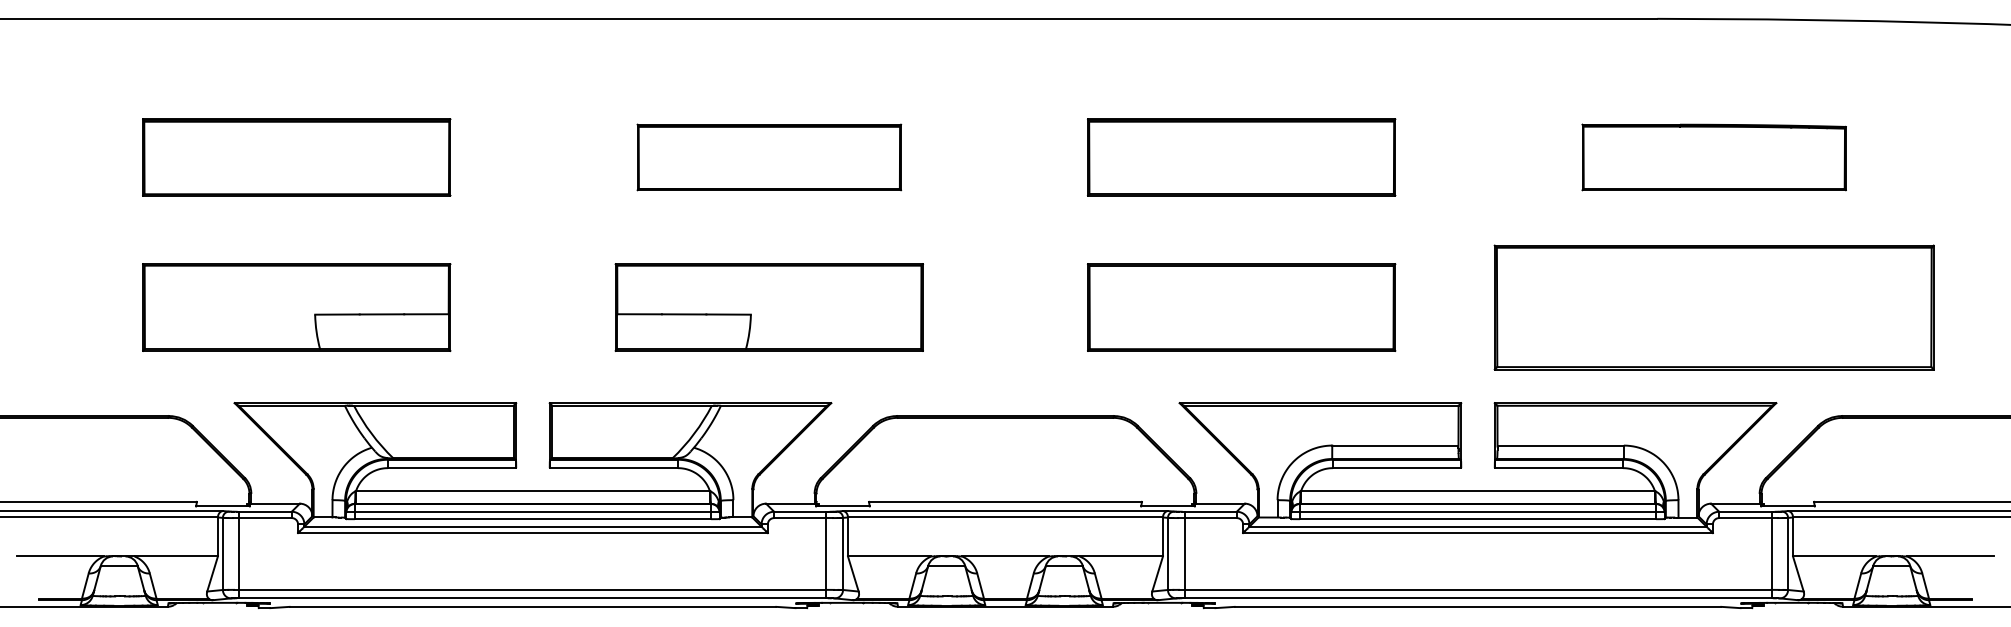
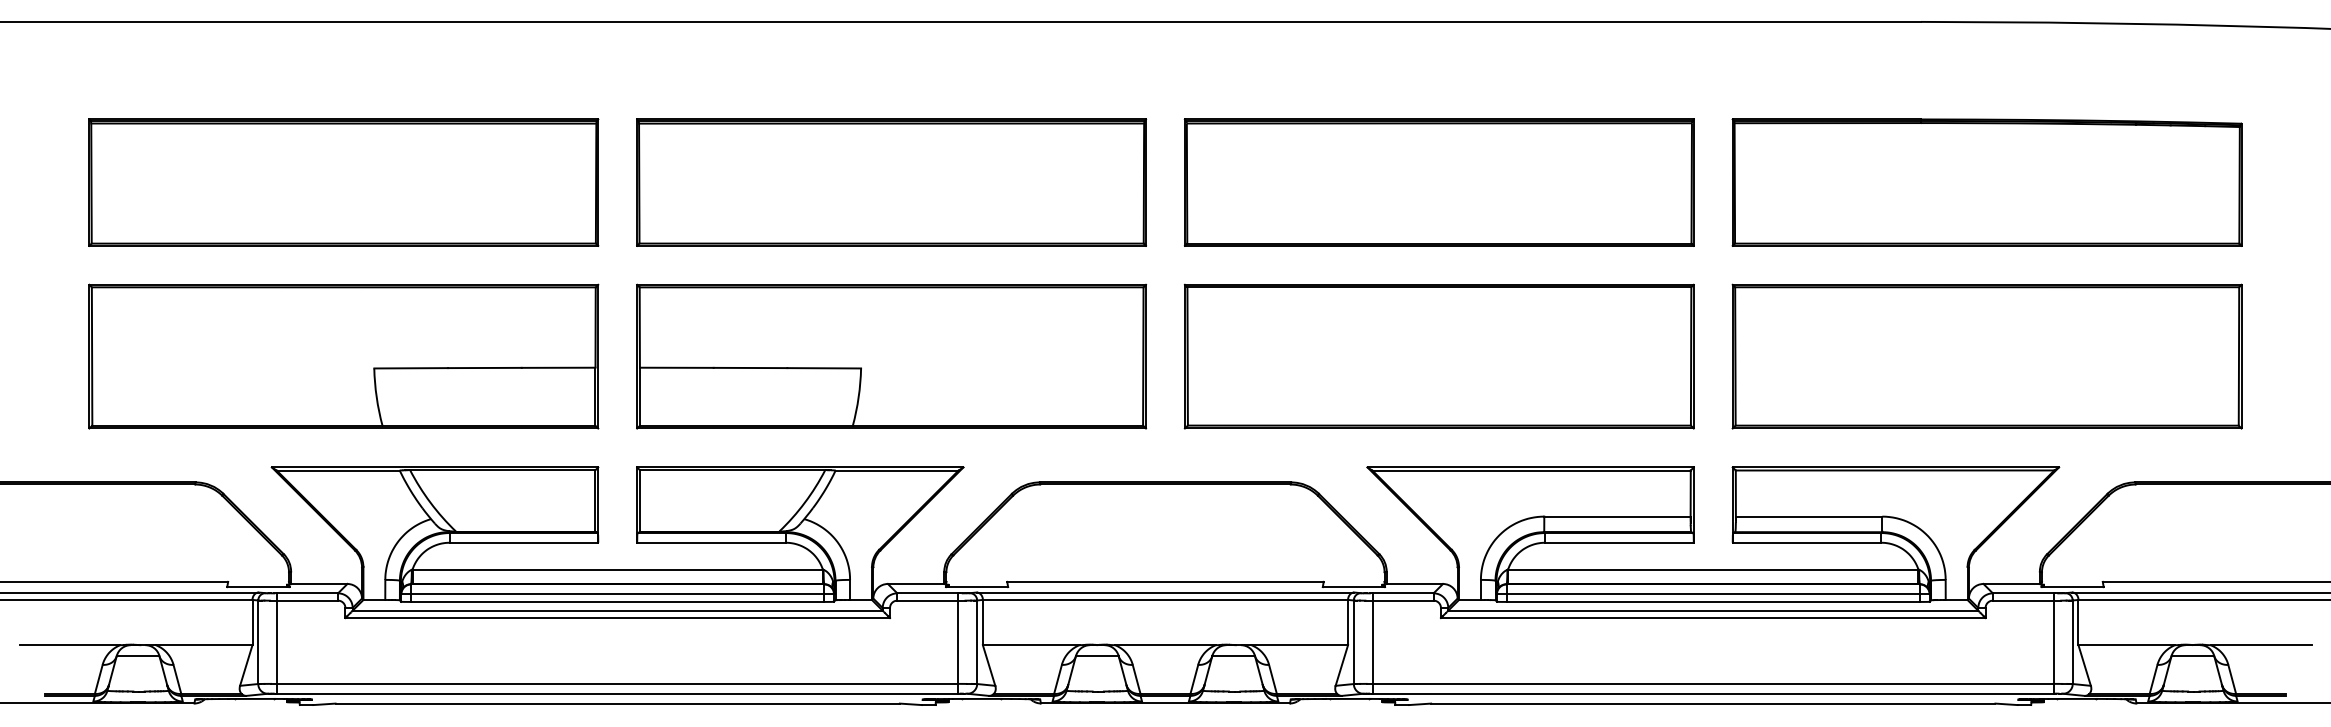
part: (296, 157) -> (343, 182), size x1.43
part: (769, 157) -> (891, 182), size x1.67
part: (1240, 157) -> (1438, 182), size x1.43
part: (1713, 157) -> (1986, 182), size x1.67
part: (296, 307) -> (343, 356), size x1.43
part: (769, 307) -> (891, 356), size x1.43
part: (1240, 307) -> (1438, 356), size x1.43

